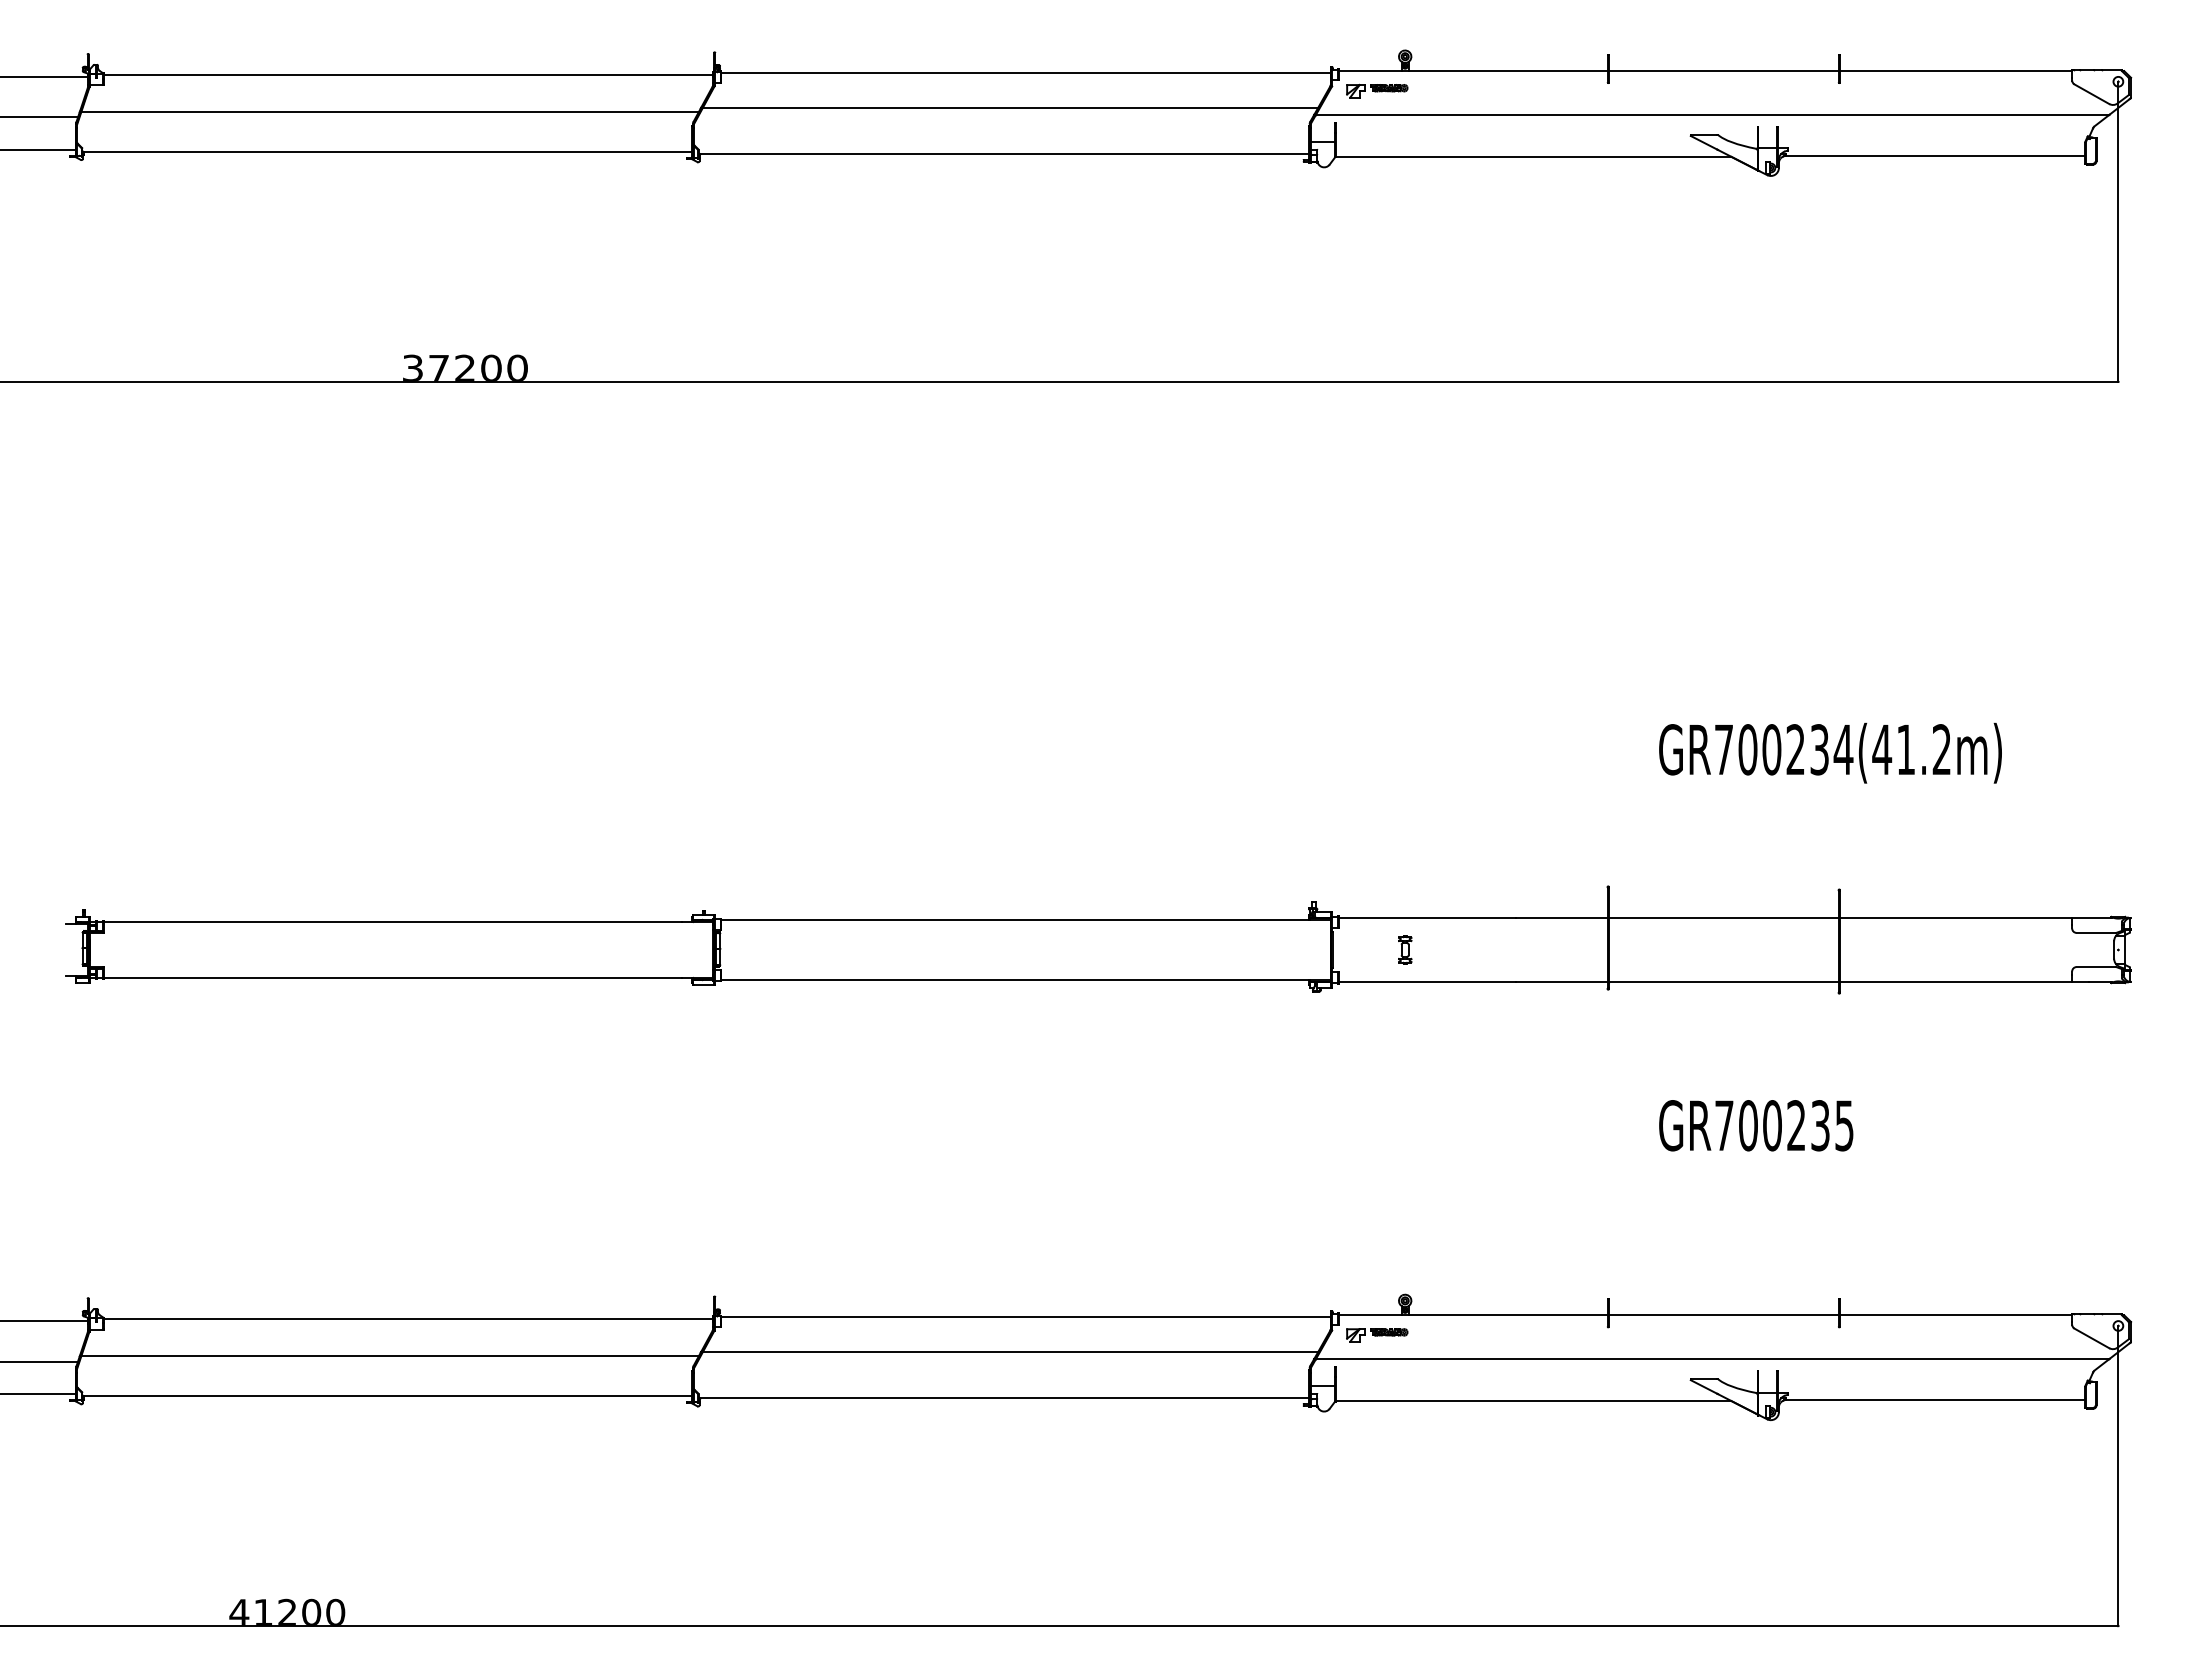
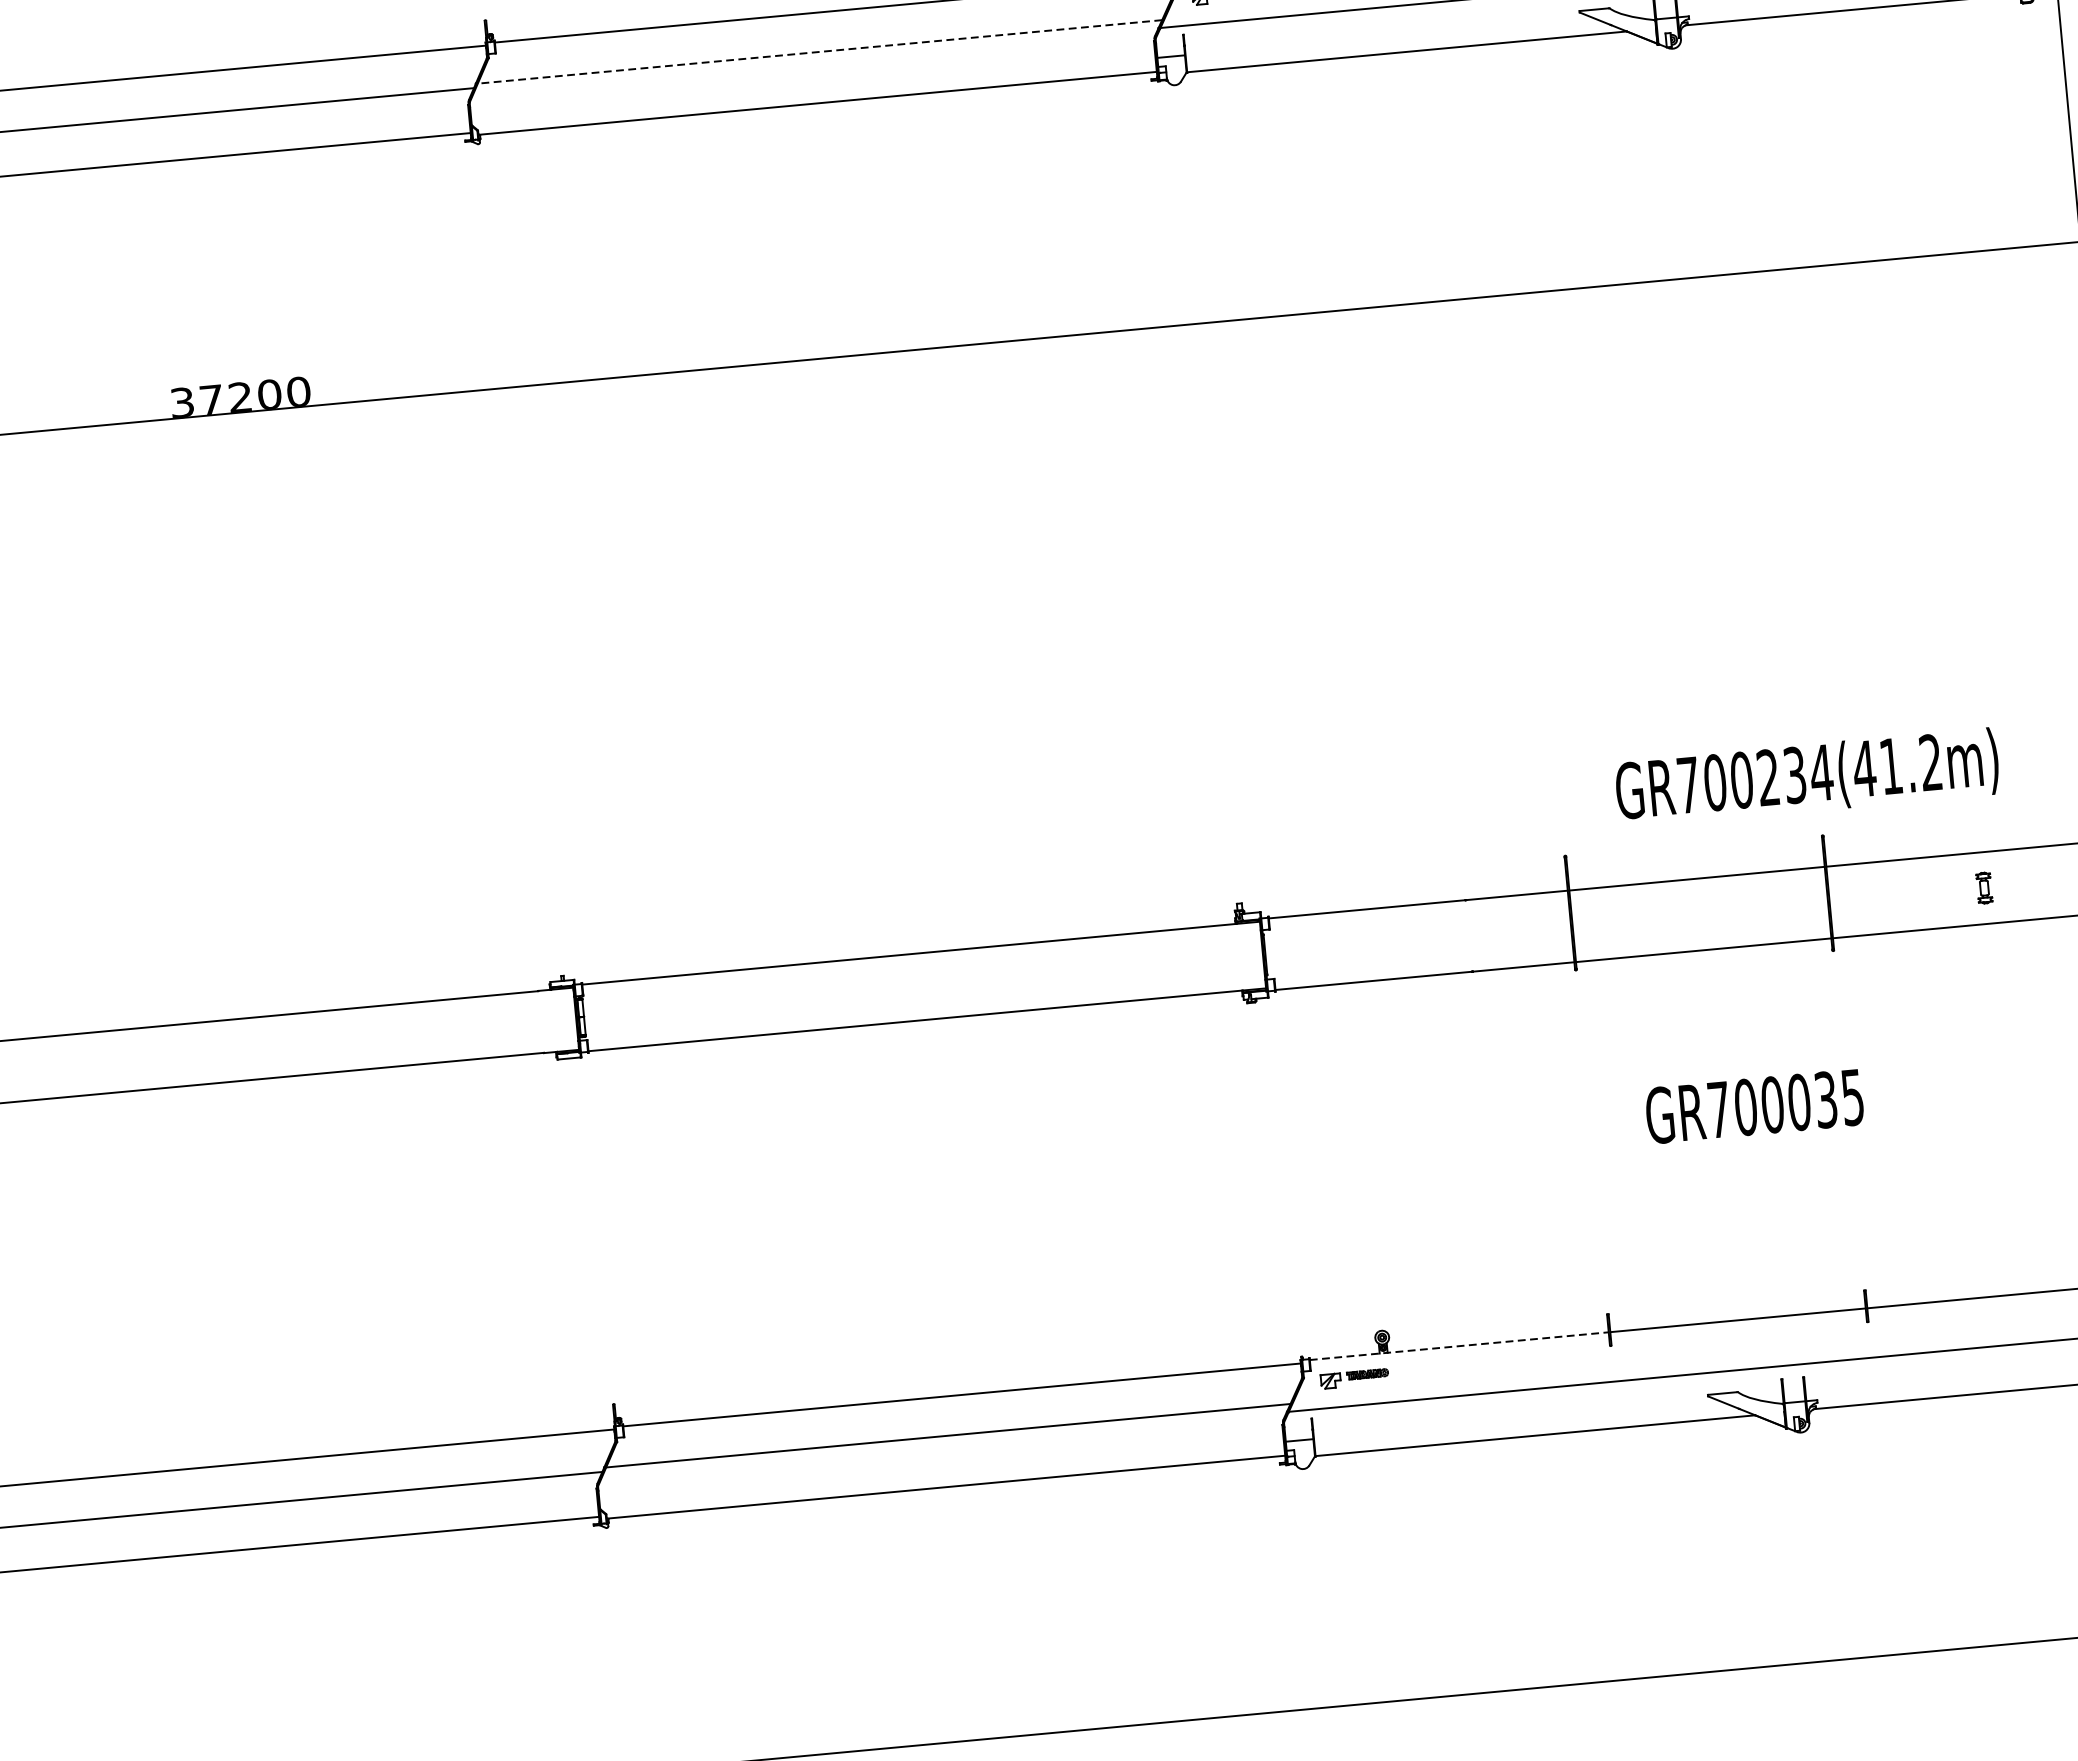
line: (1010, 108) -> (820, 52), solid -> dashed
text: (1830, 752) -> (1807, 777), moved
part: (1405, 949) -> (1984, 887), moved
text: (1796, 1125) -> (1799, 1102), GR700235 -> GR700035
line: (1473, 1314) -> (1459, 1345), solid -> dashed

